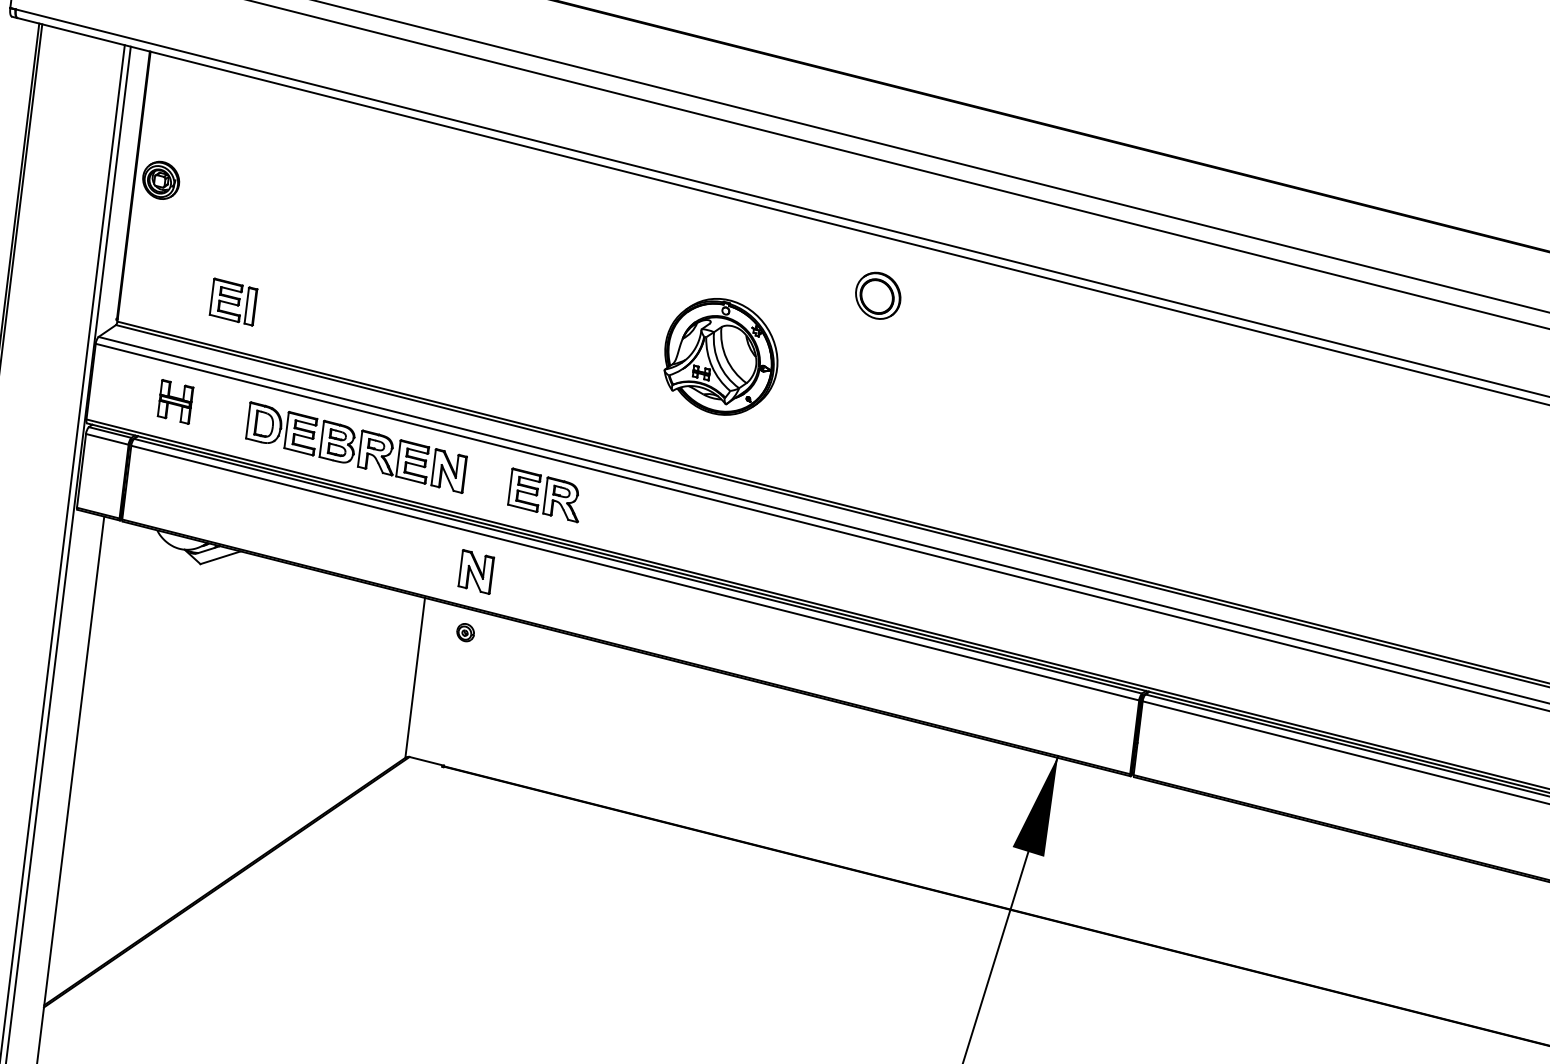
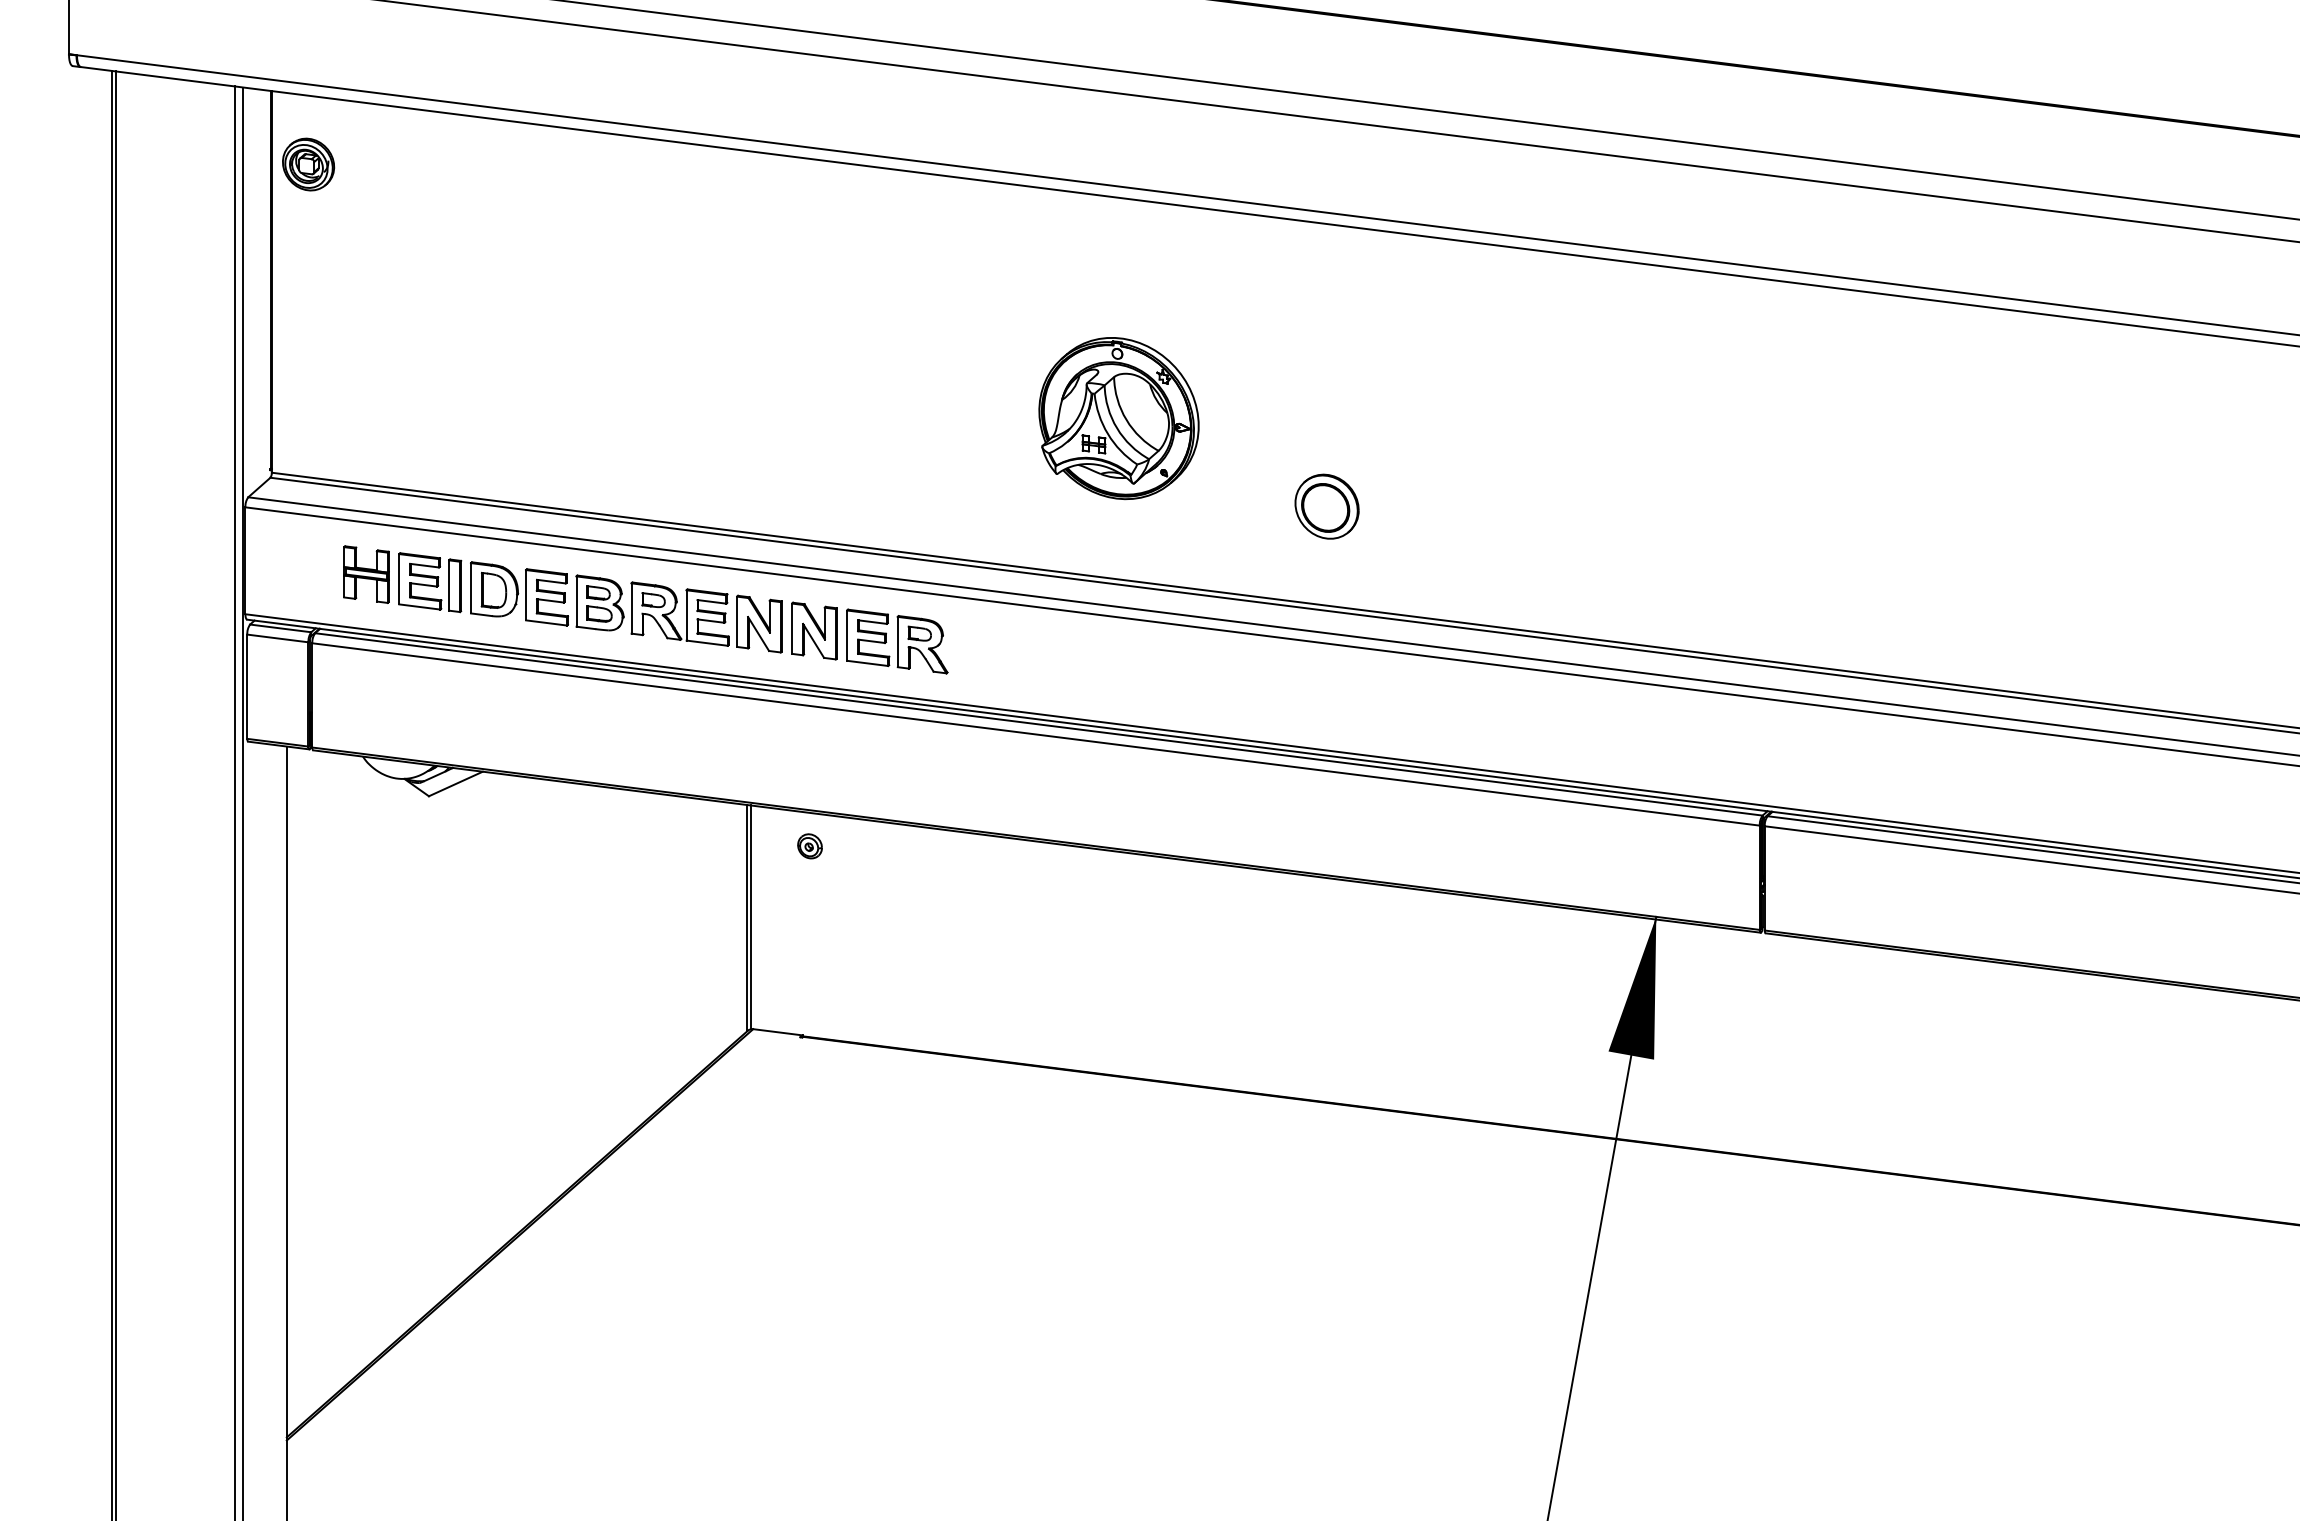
part: (161, 180) -> (308, 164), moved
part: (877, 295) -> (1326, 506), moved
part: (233, 302) -> (430, 582), moved
part: (476, 571) -> (814, 630), moved
line: (417, 677) -> (750, 917), added

